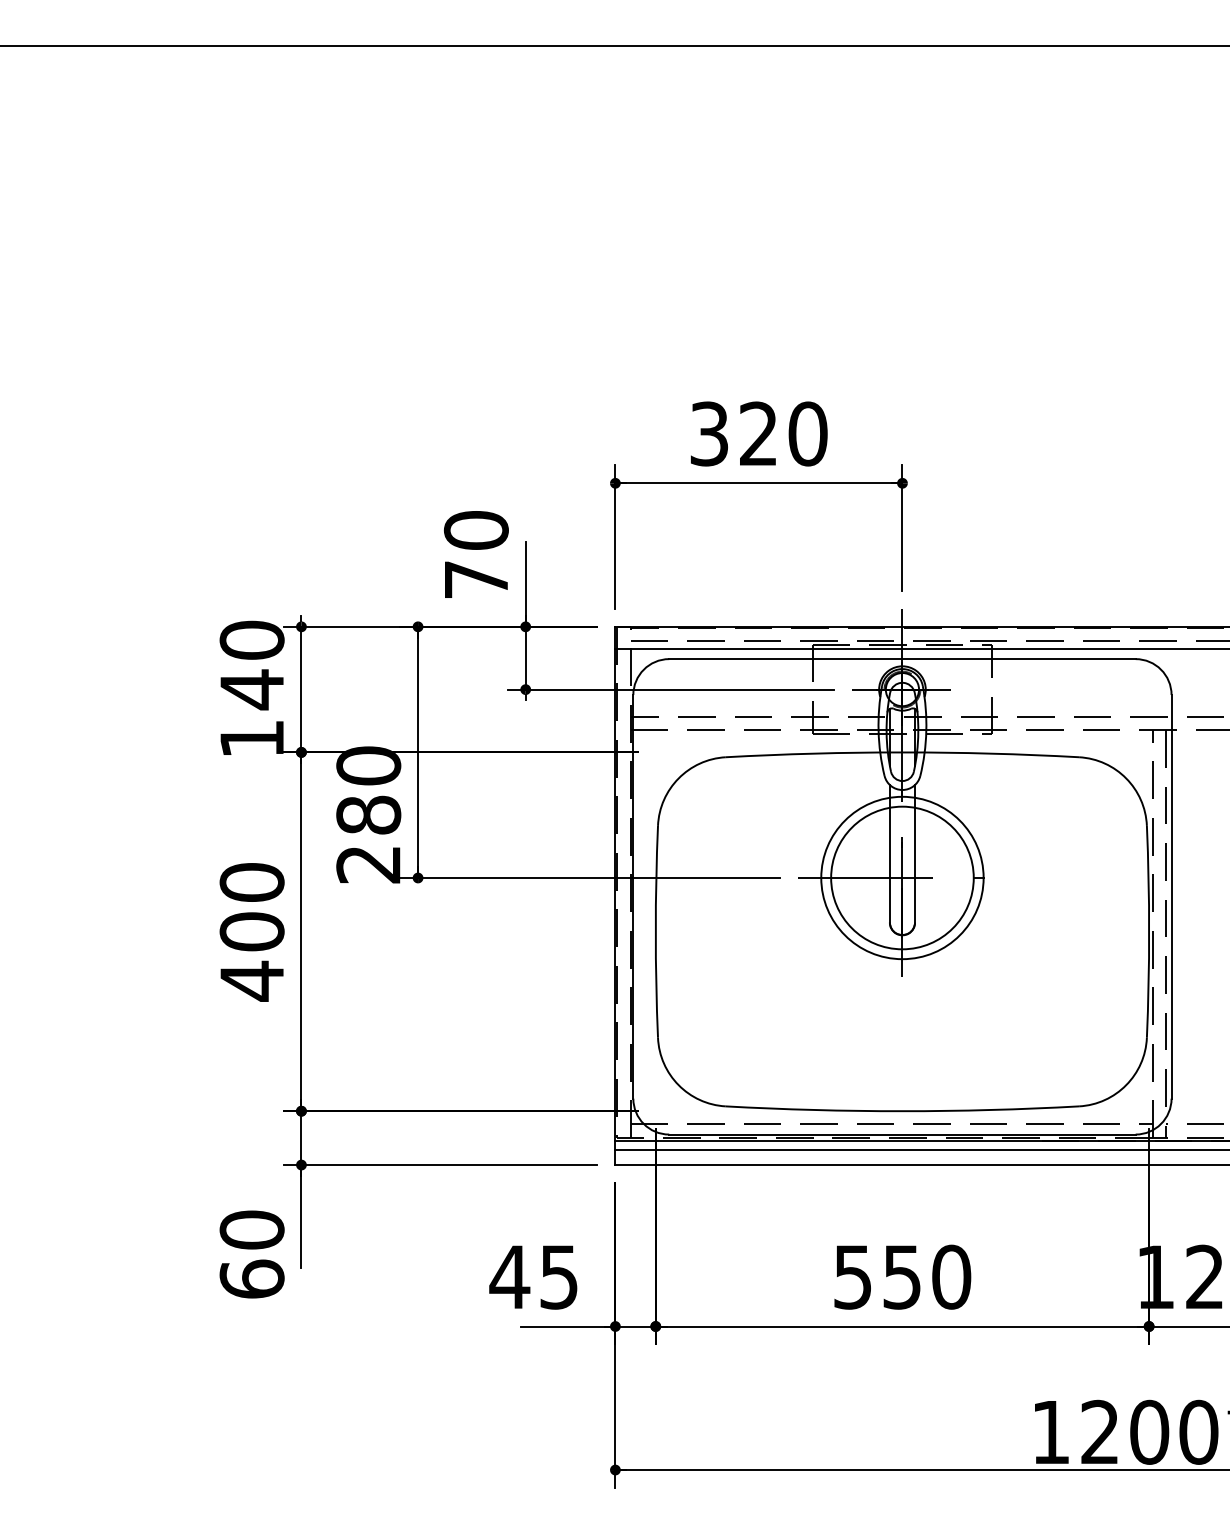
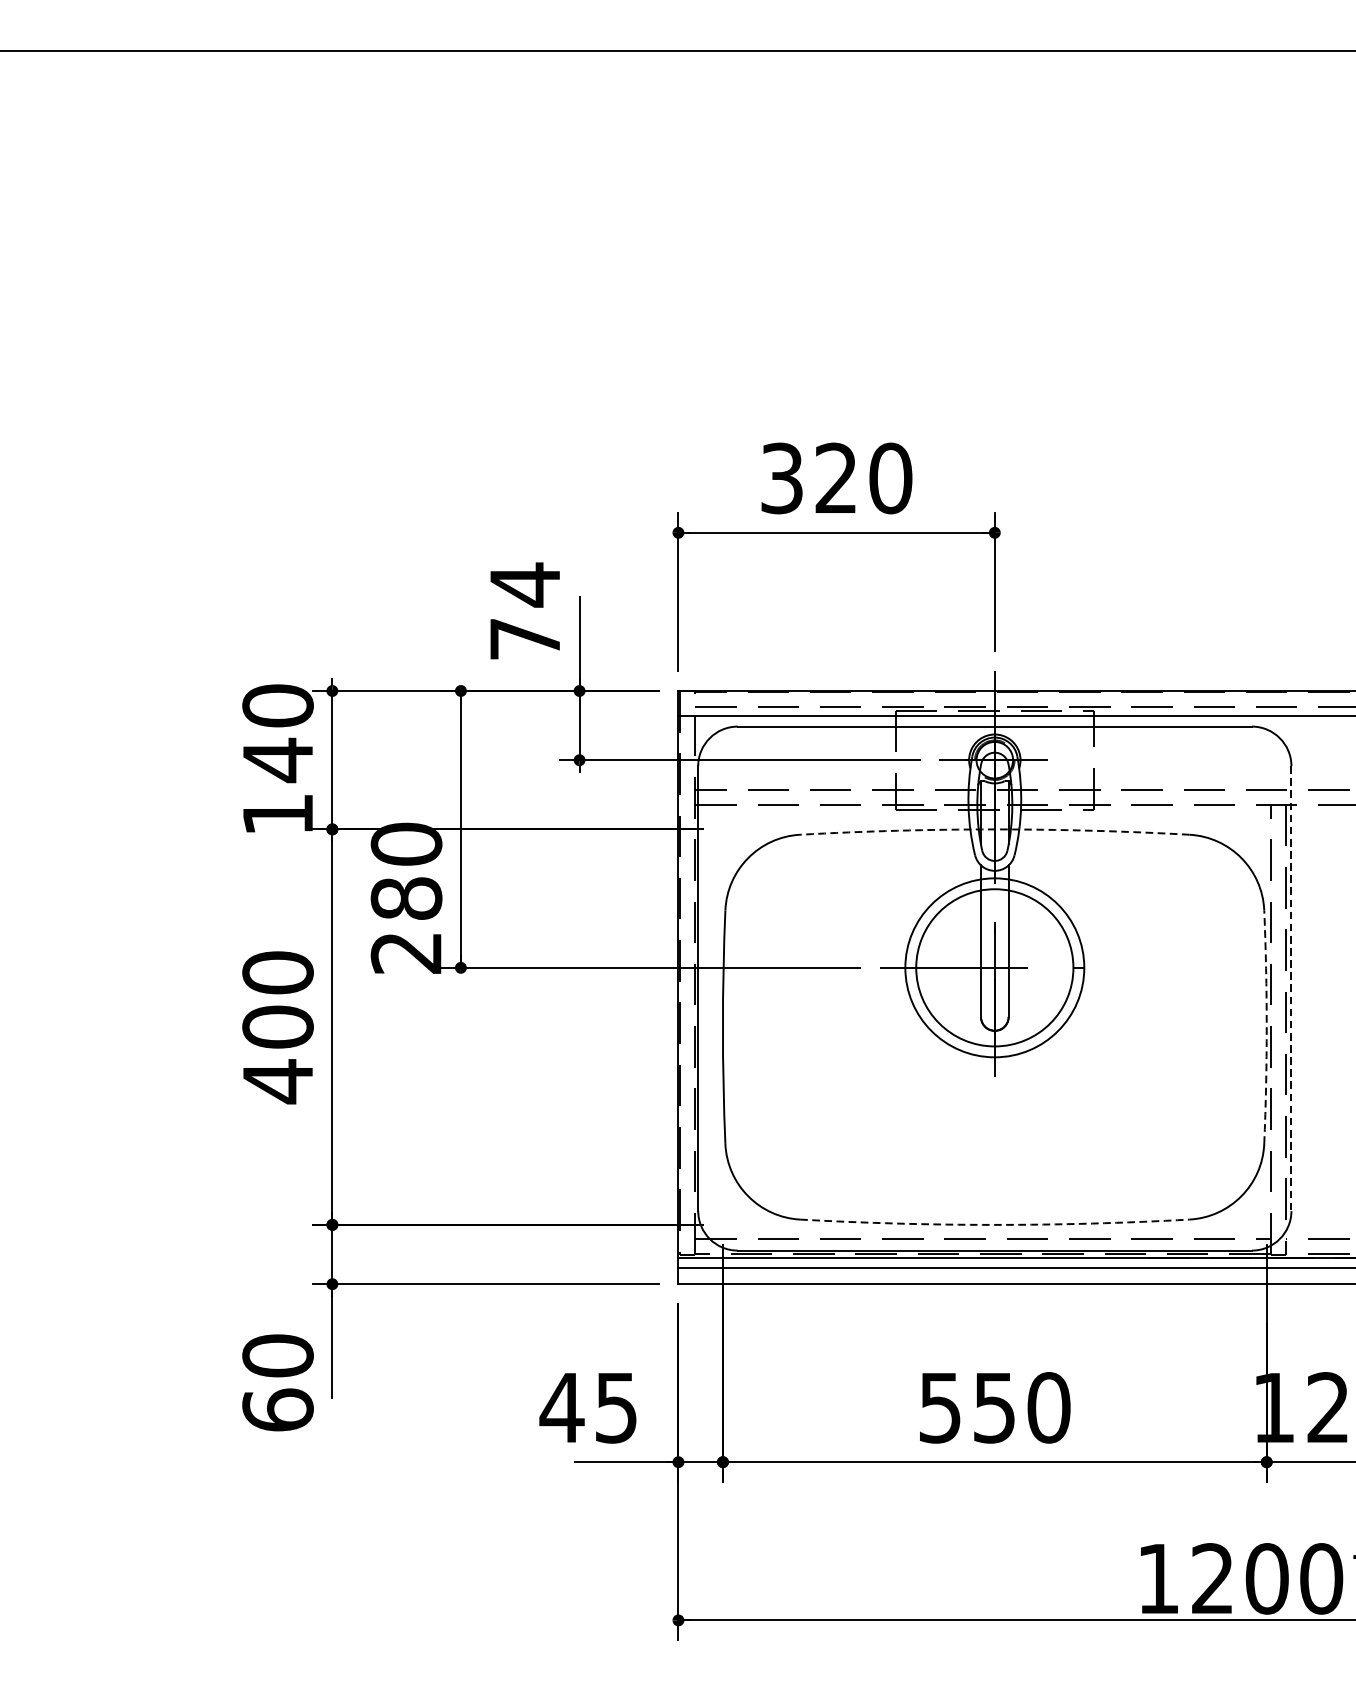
text: (475, 530) -> (524, 584), 70 -> 74
arc: (902, 752) -> (994, 829), solid -> dashed
line: (1171, 896) -> (1291, 988), solid -> dashed
arc: (1149, 931) -> (1267, 1026), solid -> dashed
arc: (902, 1111) -> (994, 1225), solid -> dashed

